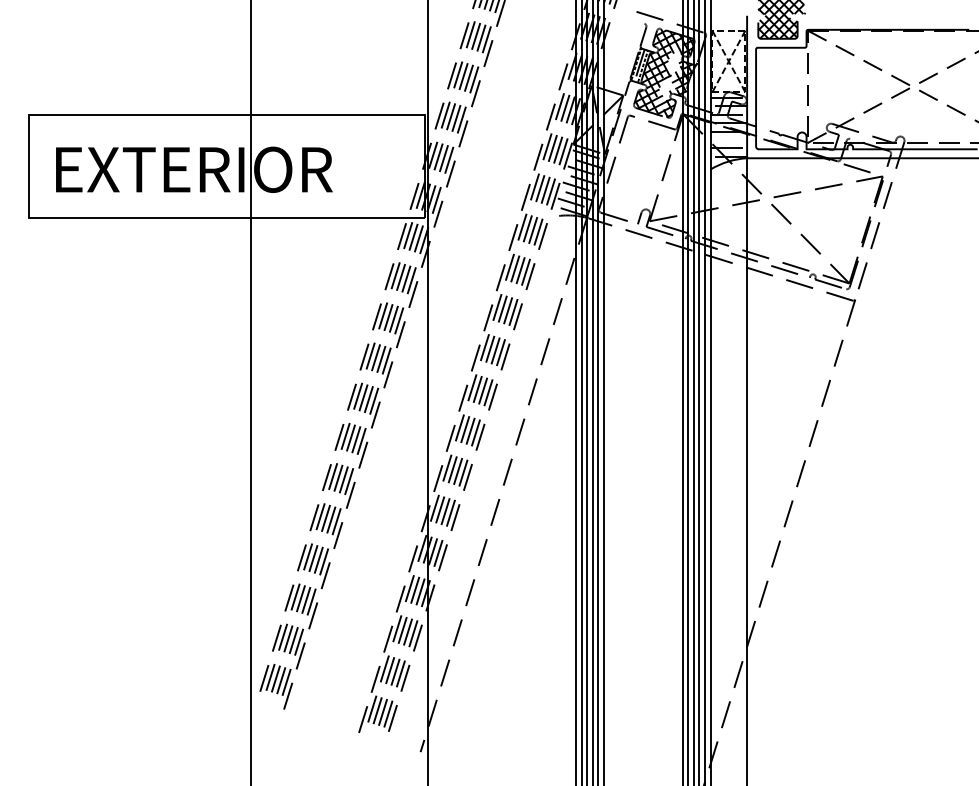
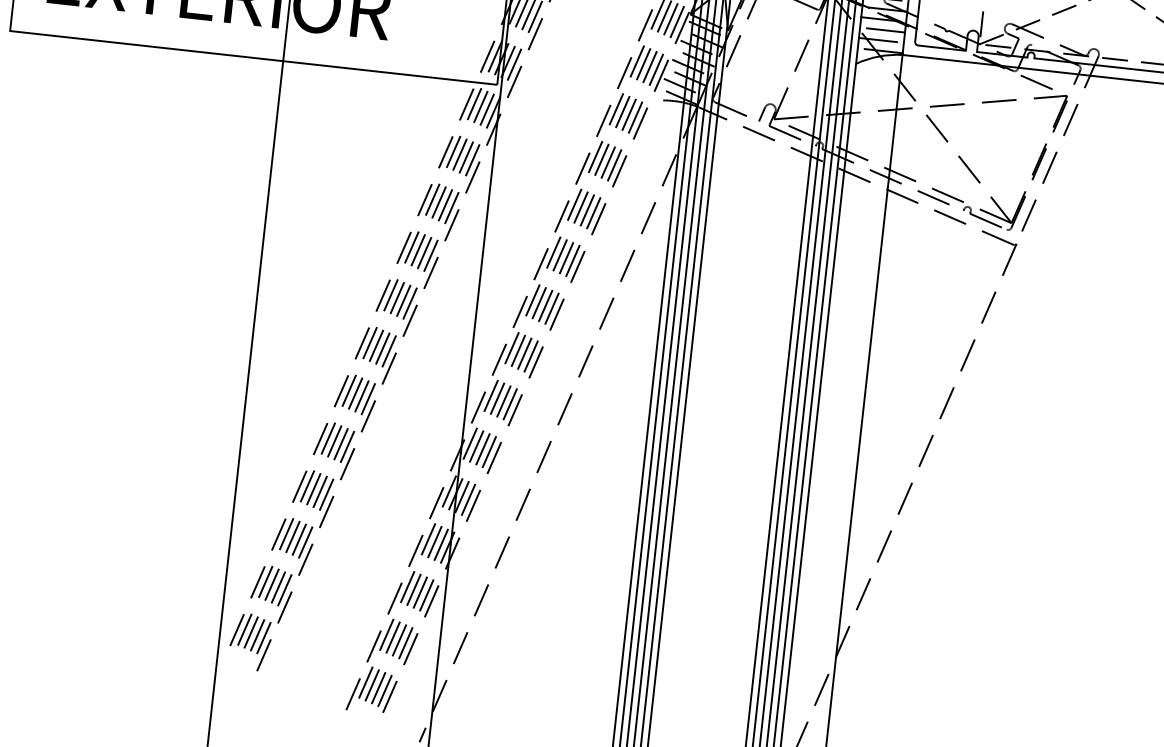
line: (731, 140) -> (885, 30), added

